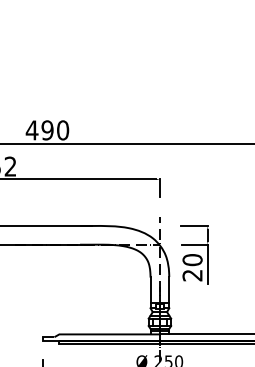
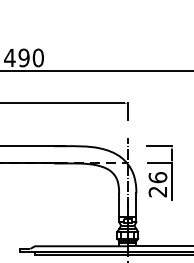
text: (192, 260) -> (157, 178), 20 -> 26

